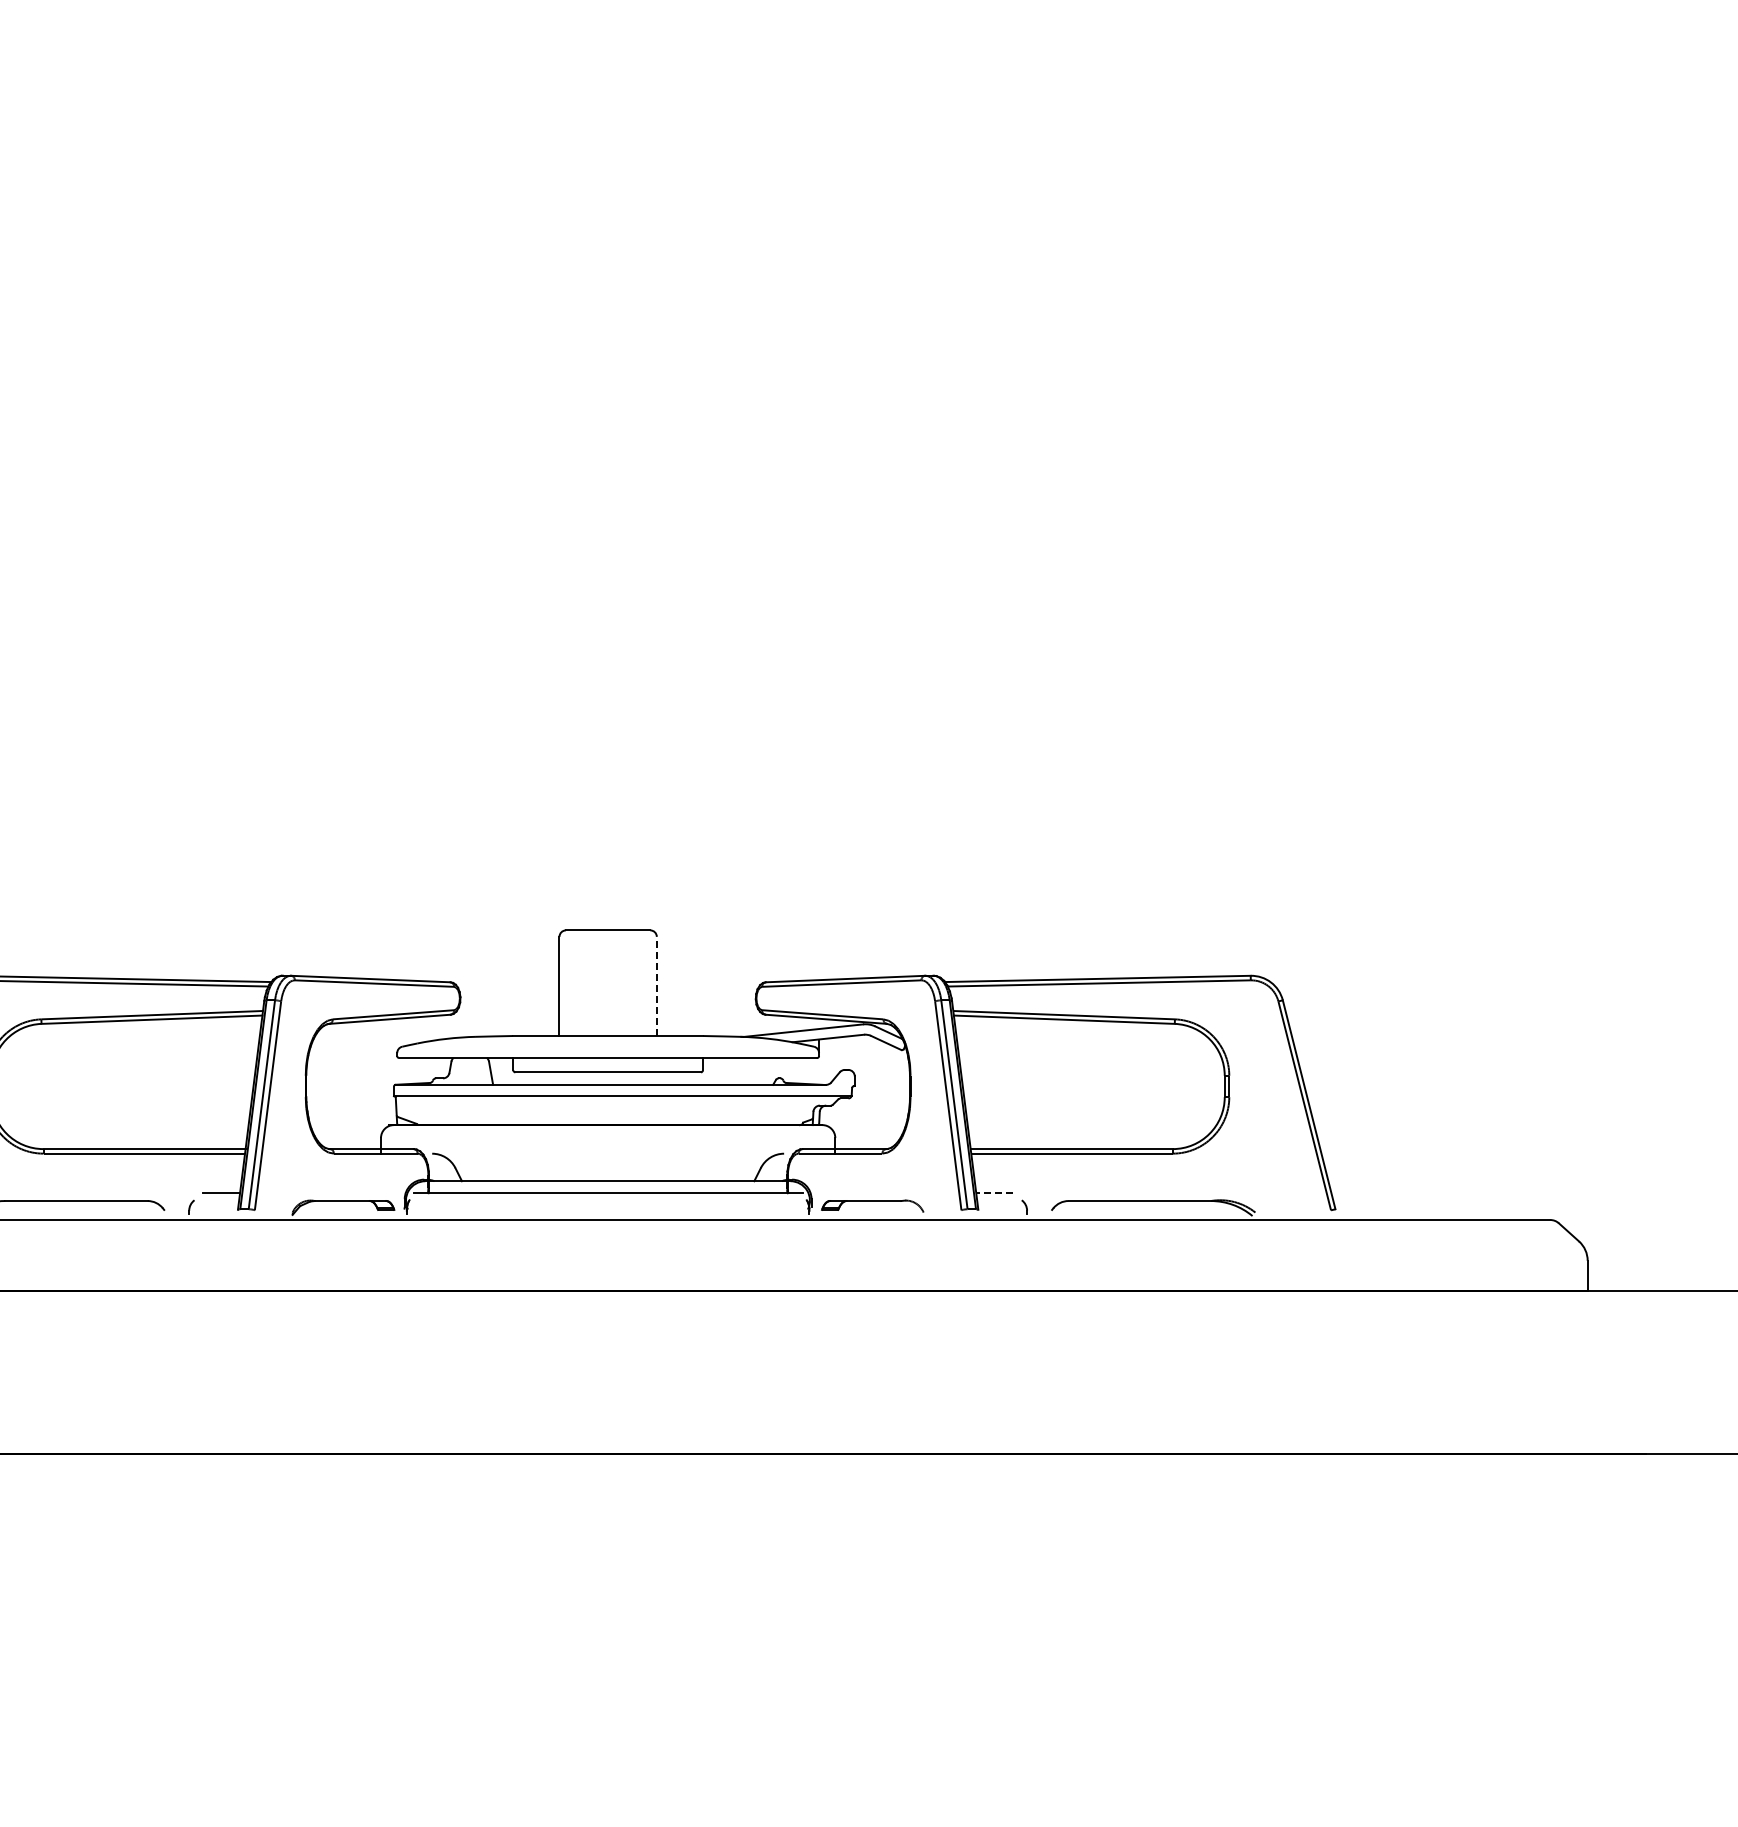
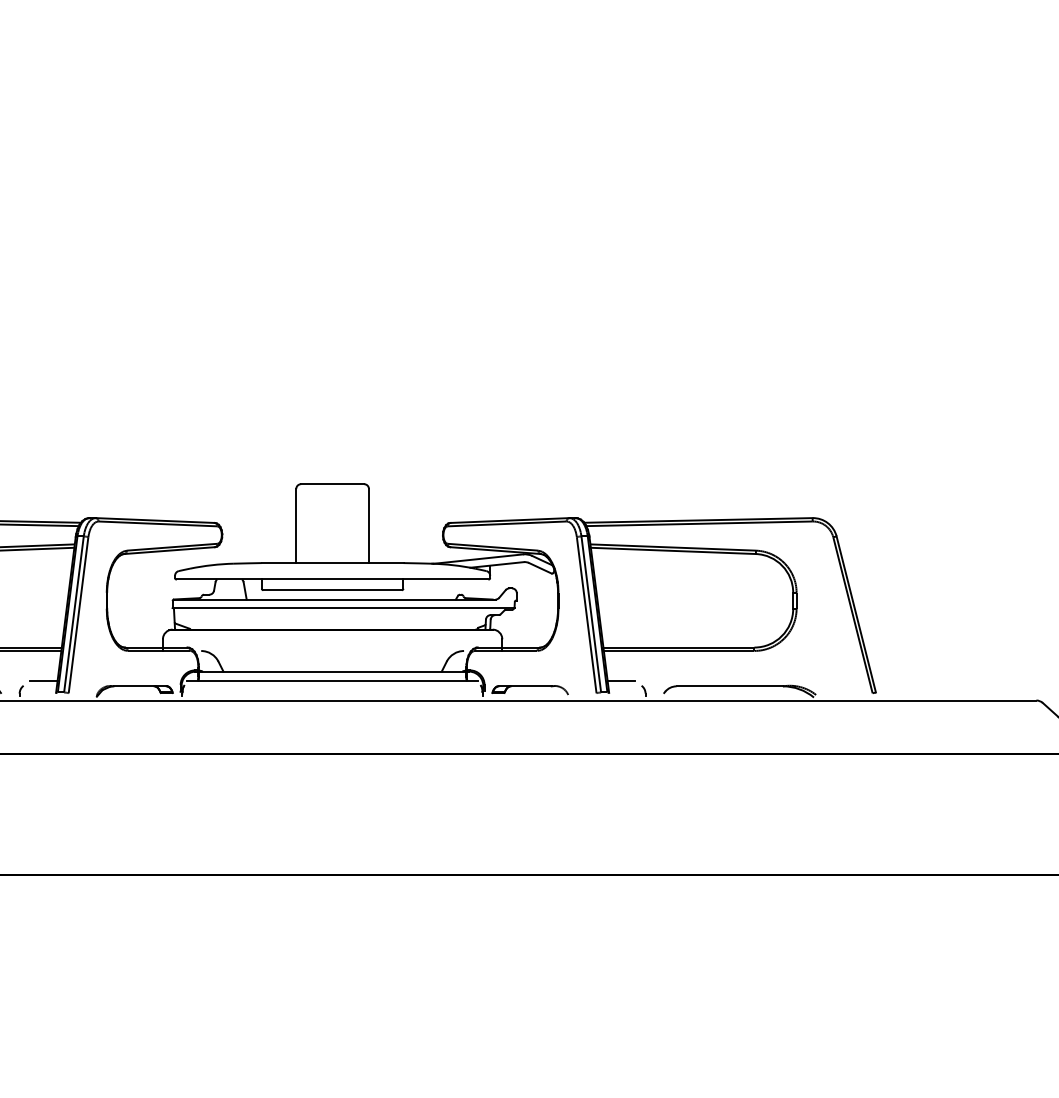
line: (656, 986) -> (368, 526), dashed -> solid
line: (994, 1193) -> (621, 680), dashed -> solid

